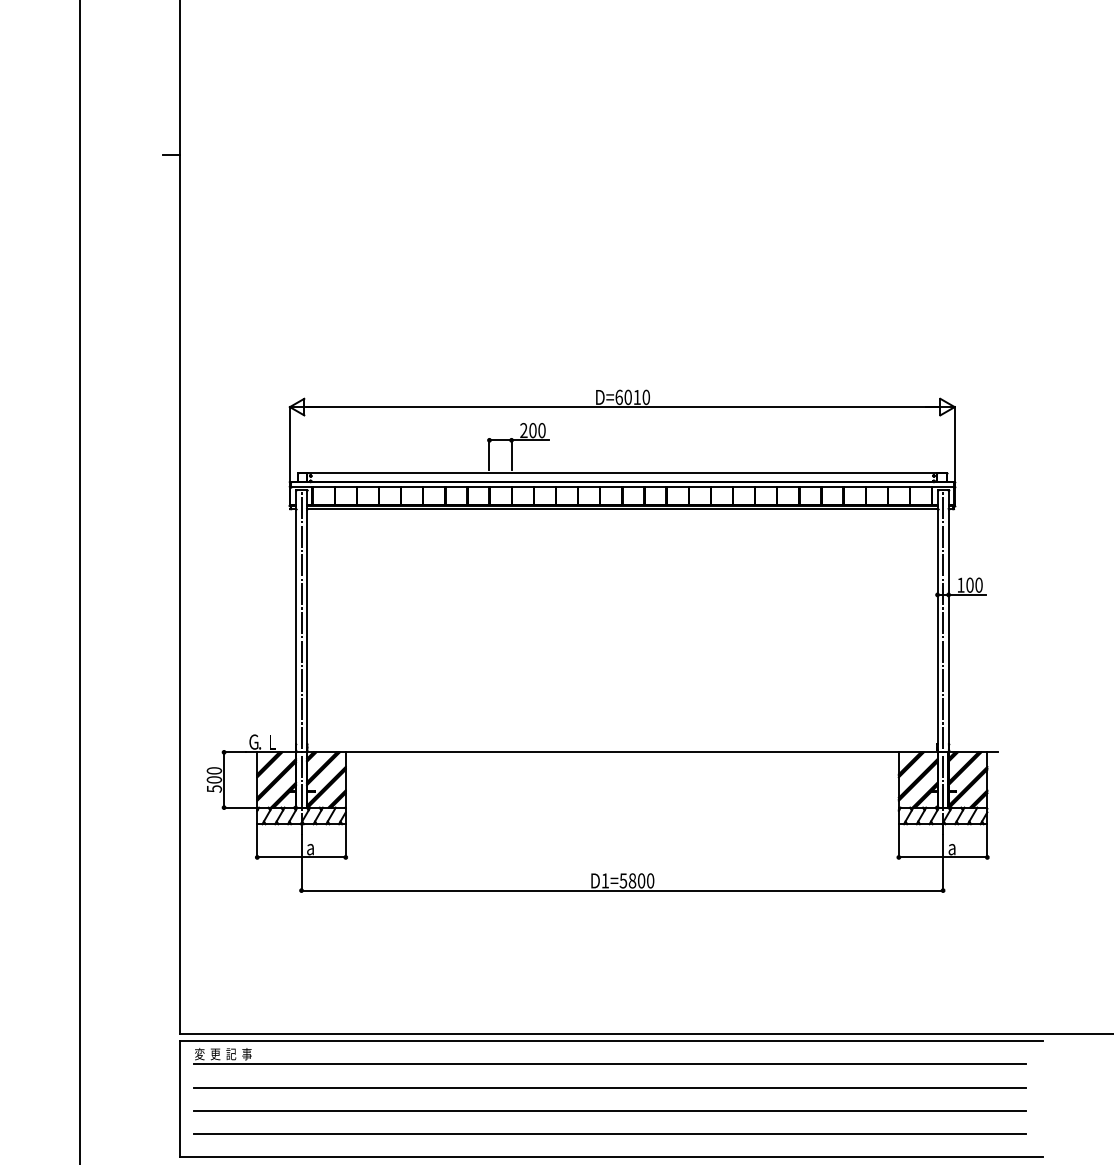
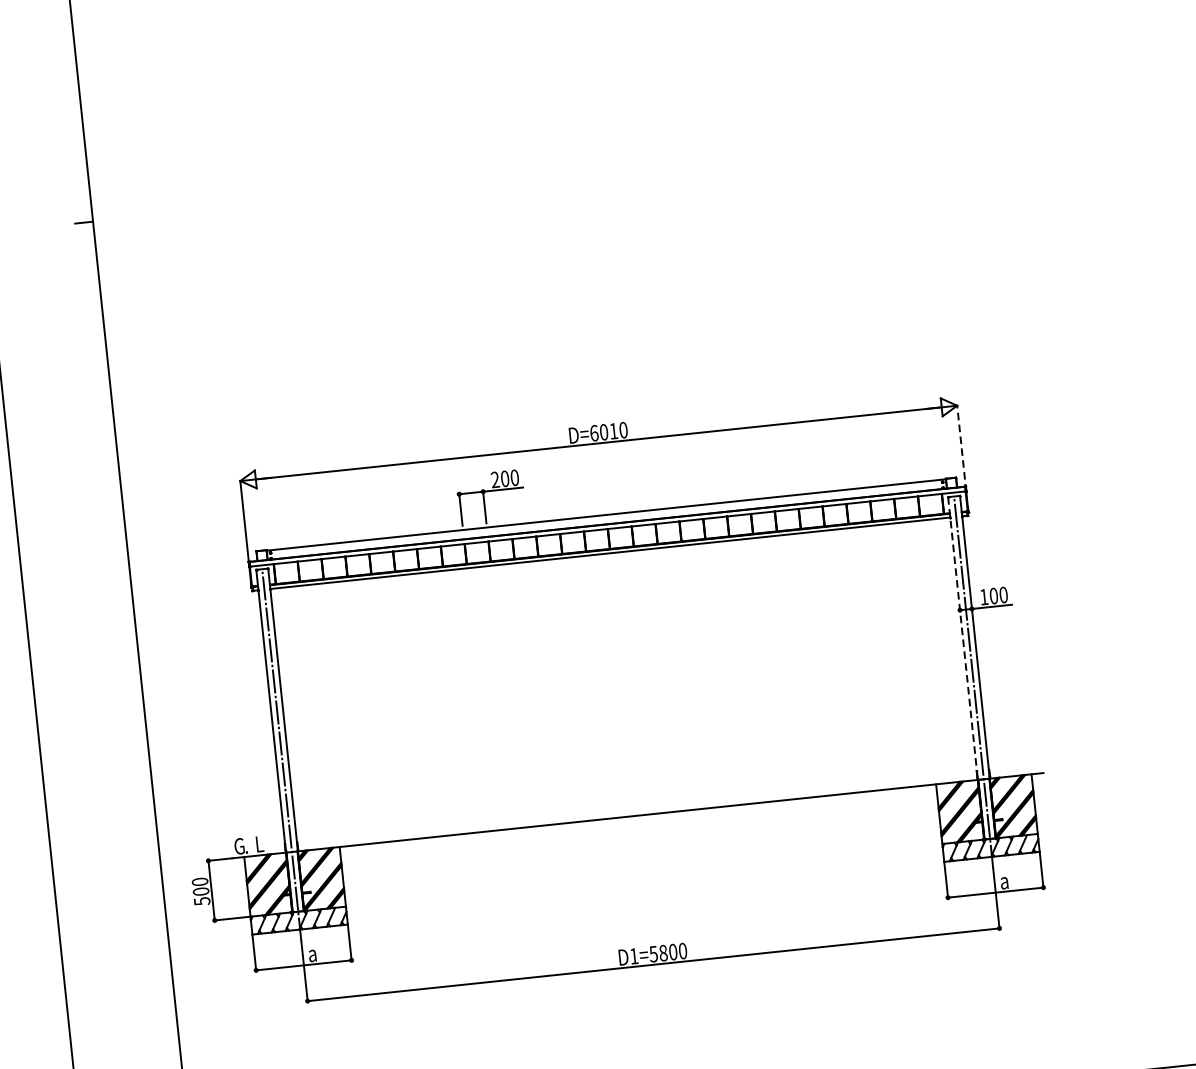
line: (954, 446) -> (961, 448), solid -> dashed
line: (937, 620) -> (962, 637), solid -> dashed

